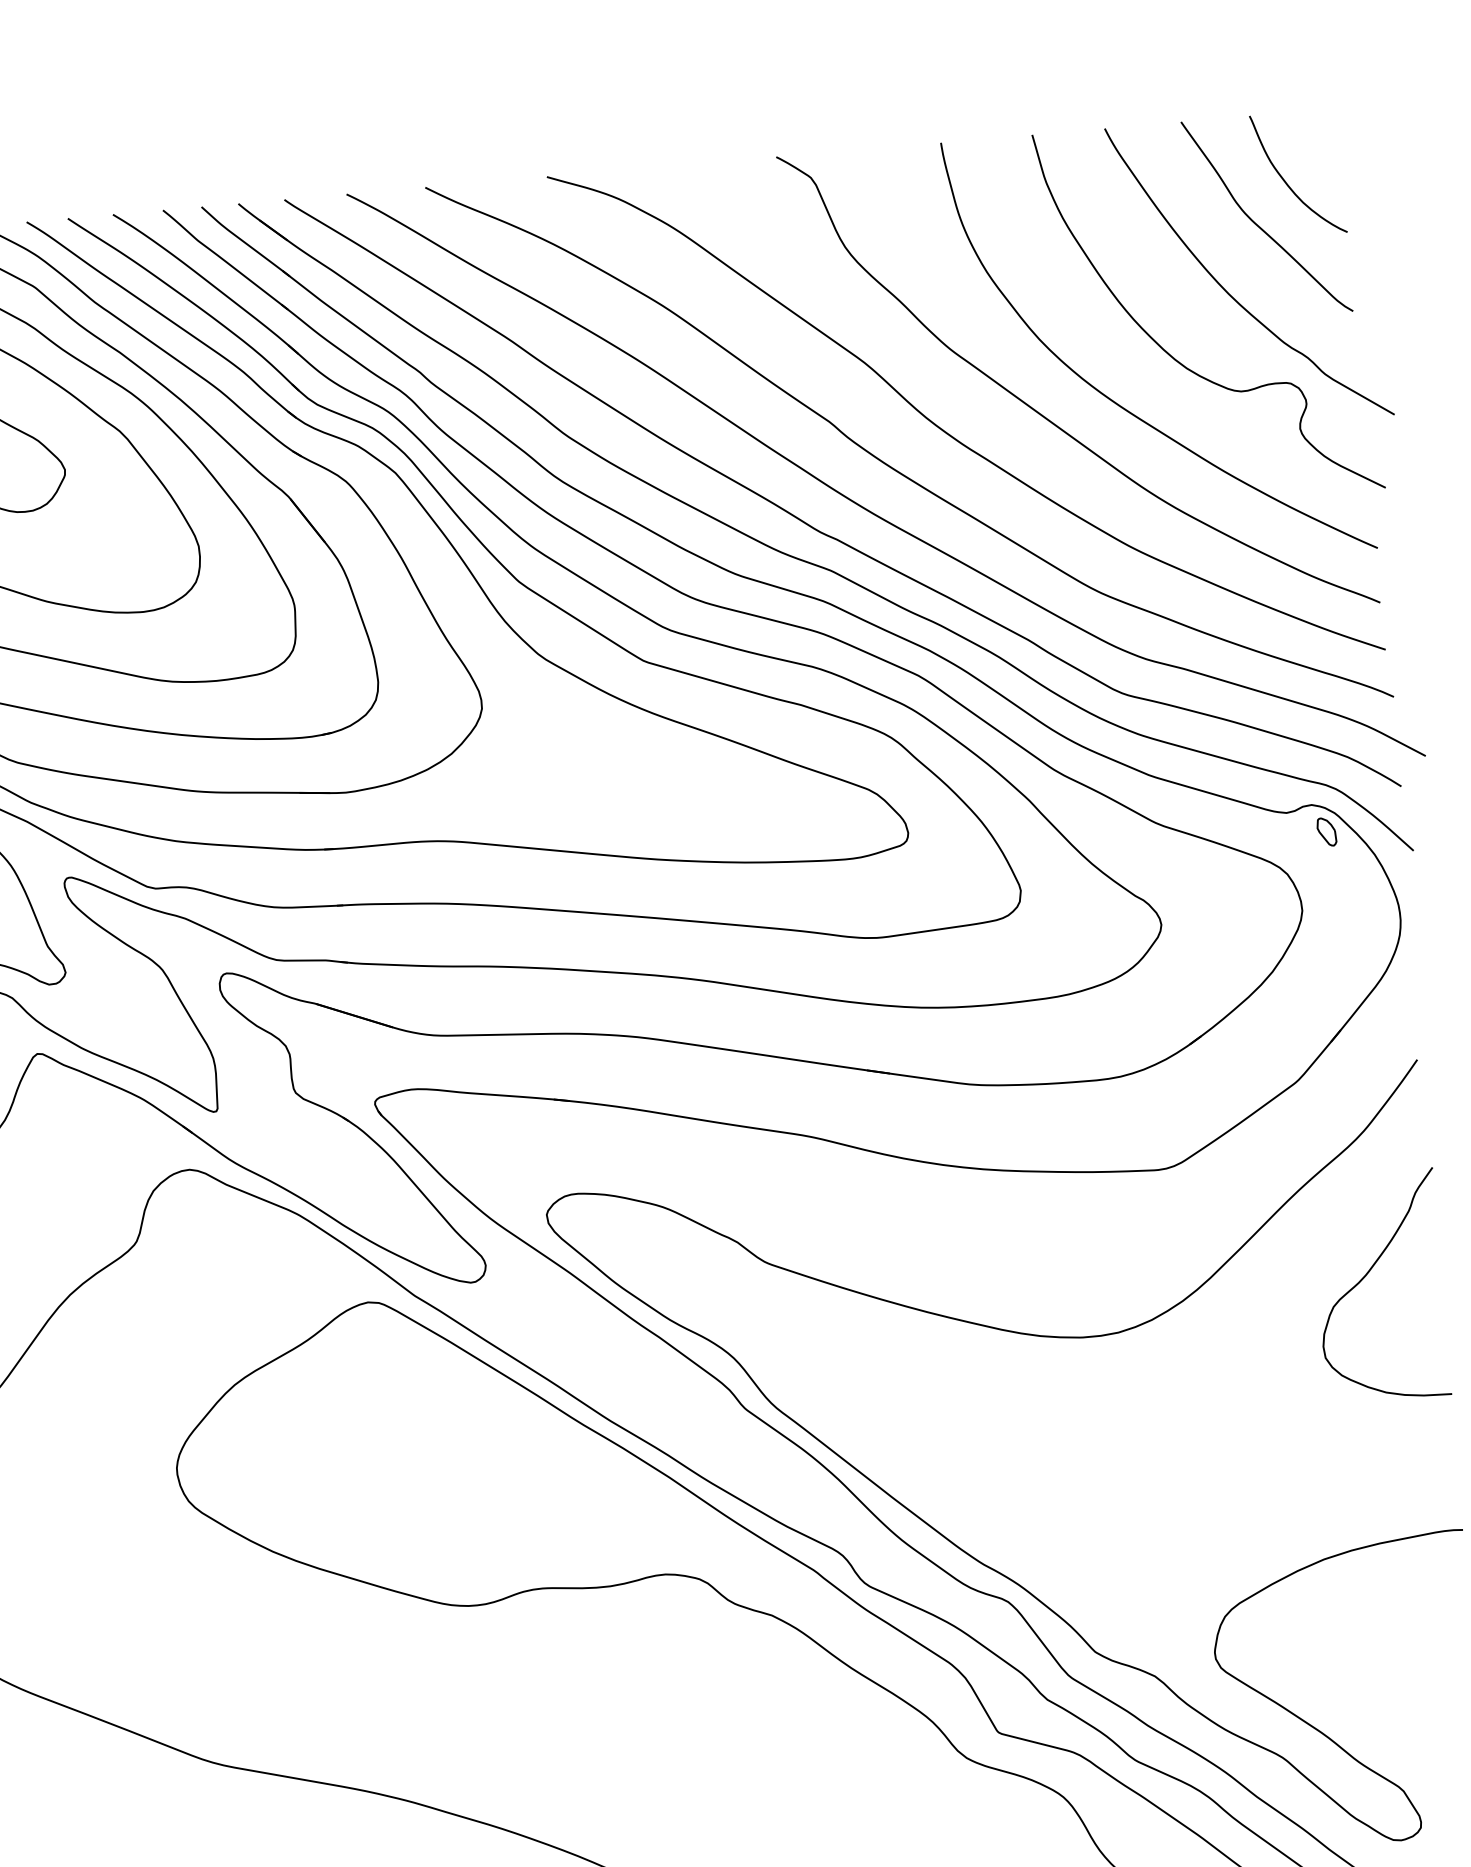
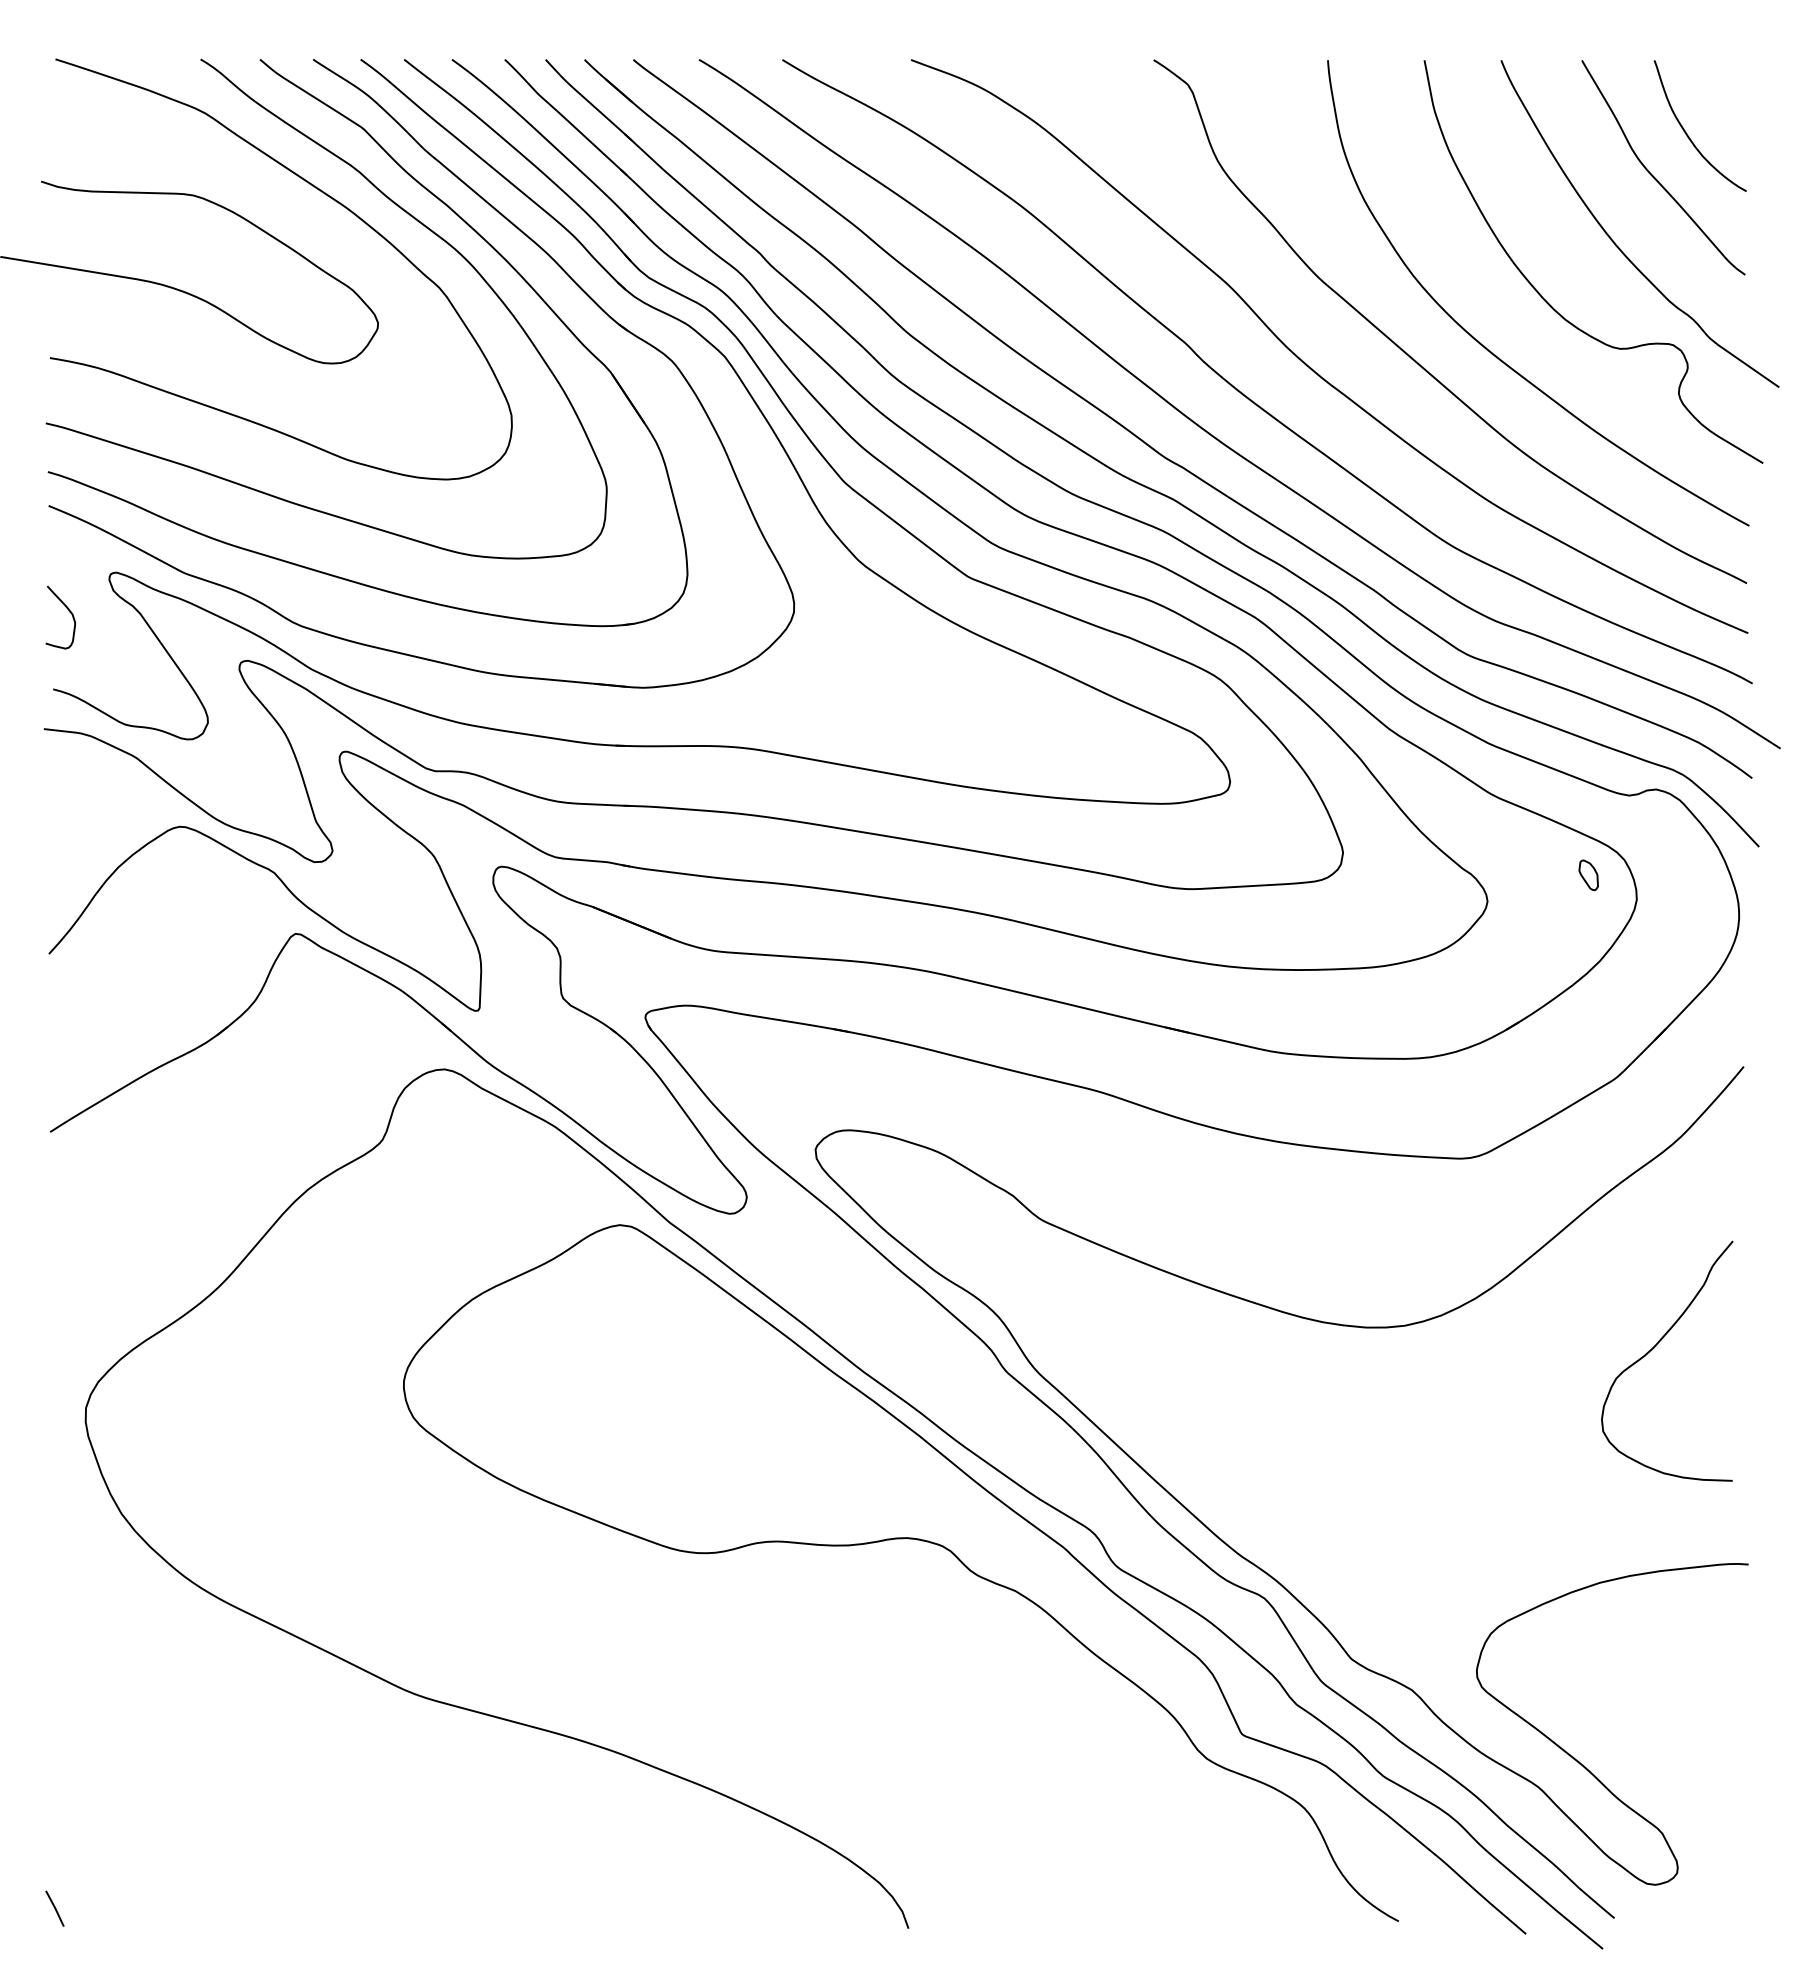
part: (1326, 832) -> (1588, 875), moved
curve: (1368, 1274) -> (1655, 1347), moved

